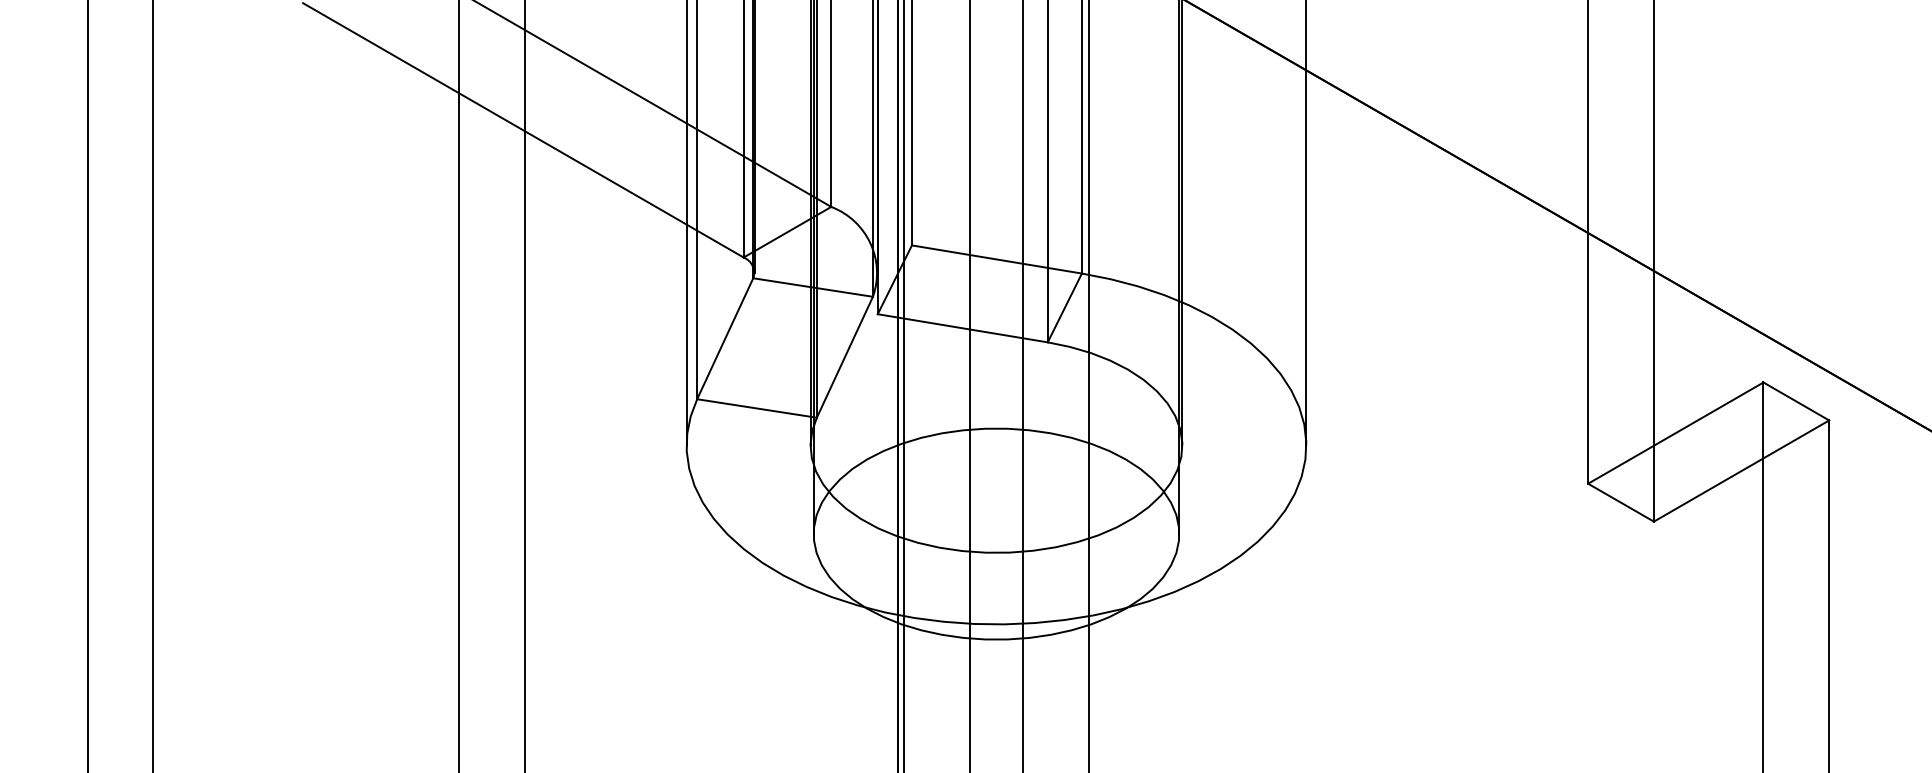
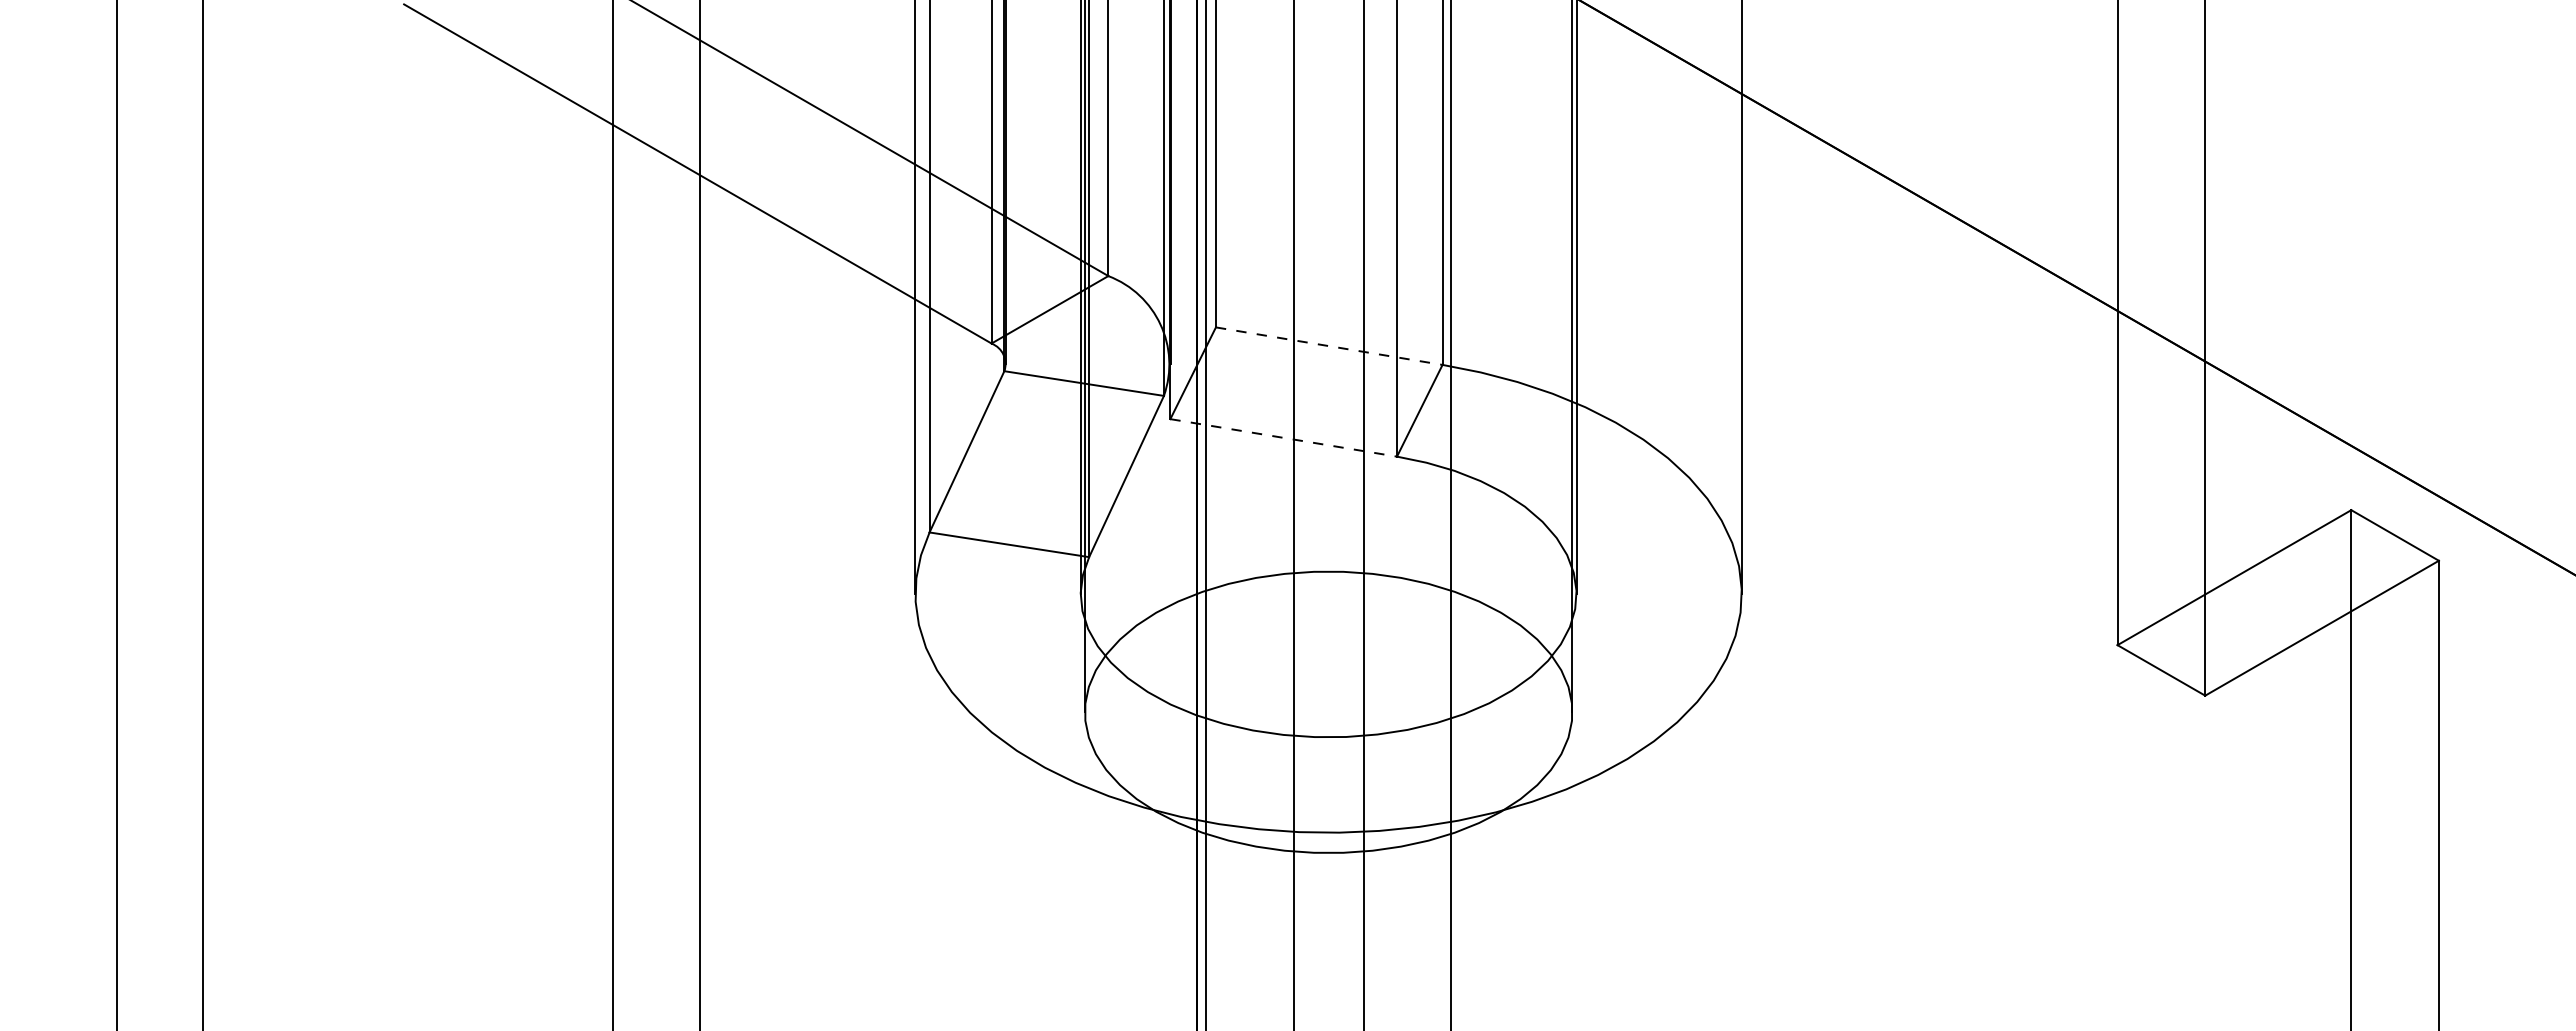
line: (997, 259) -> (1329, 346), solid -> dashed
line: (962, 328) -> (1283, 437), solid -> dashed

